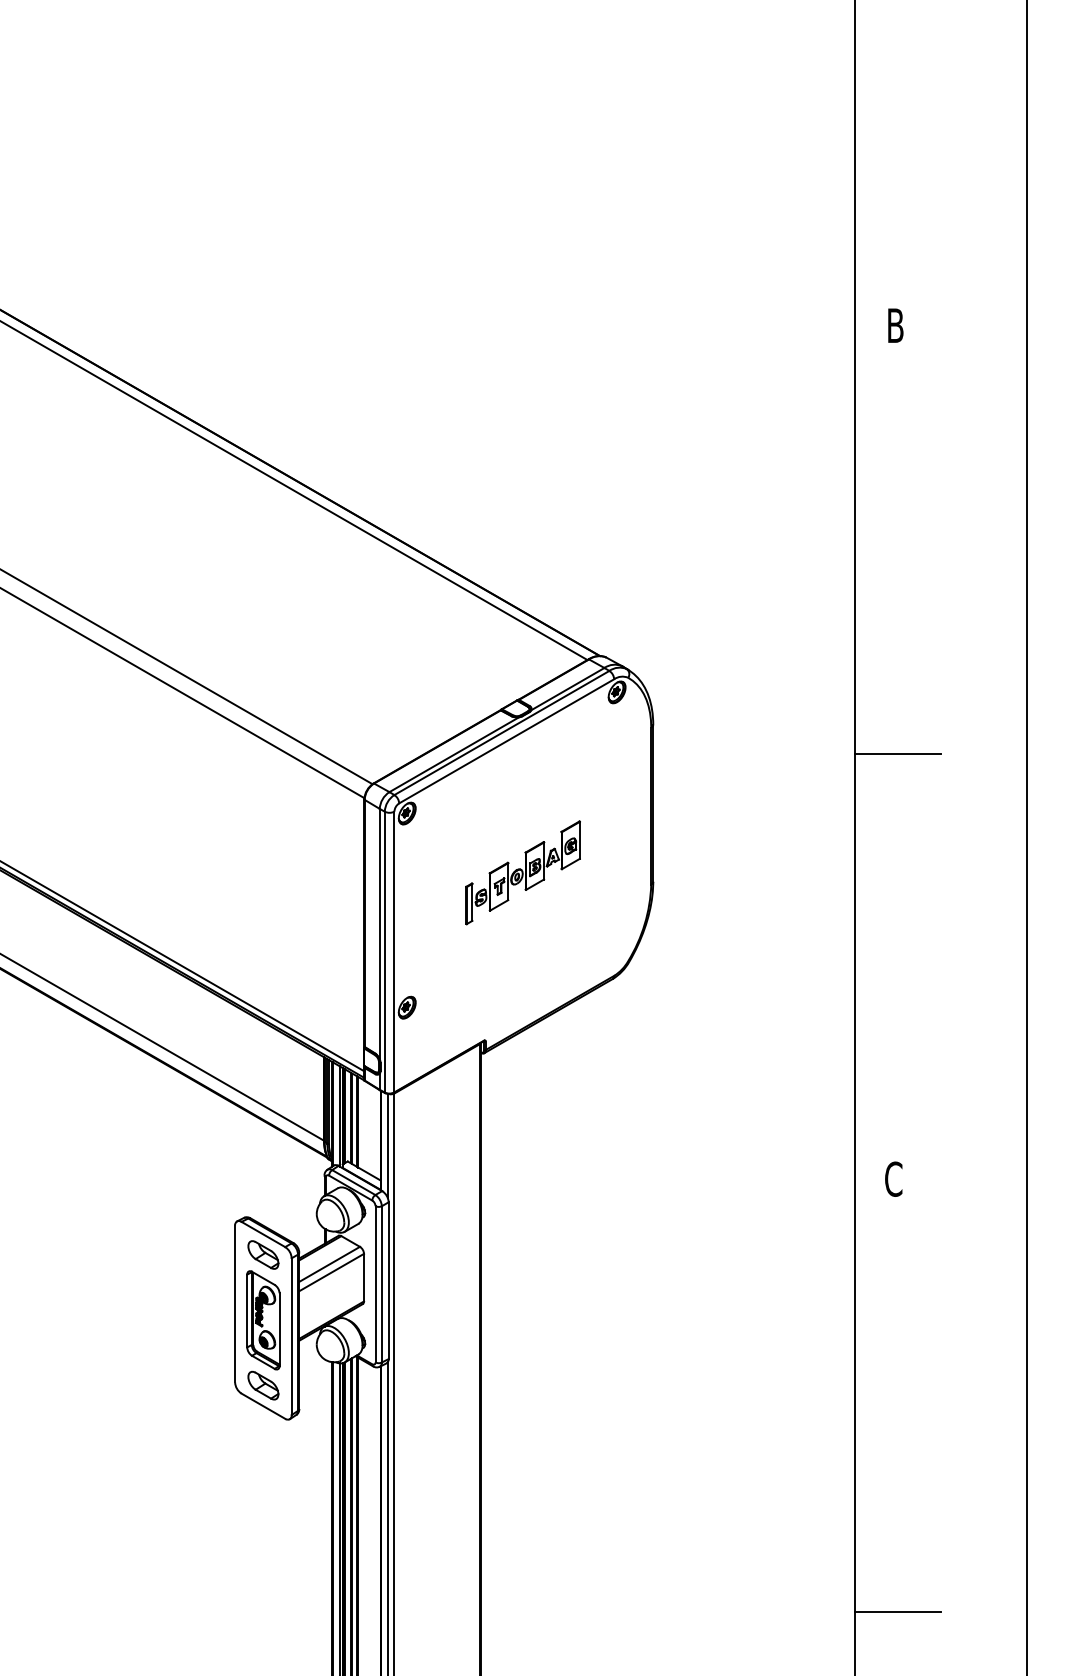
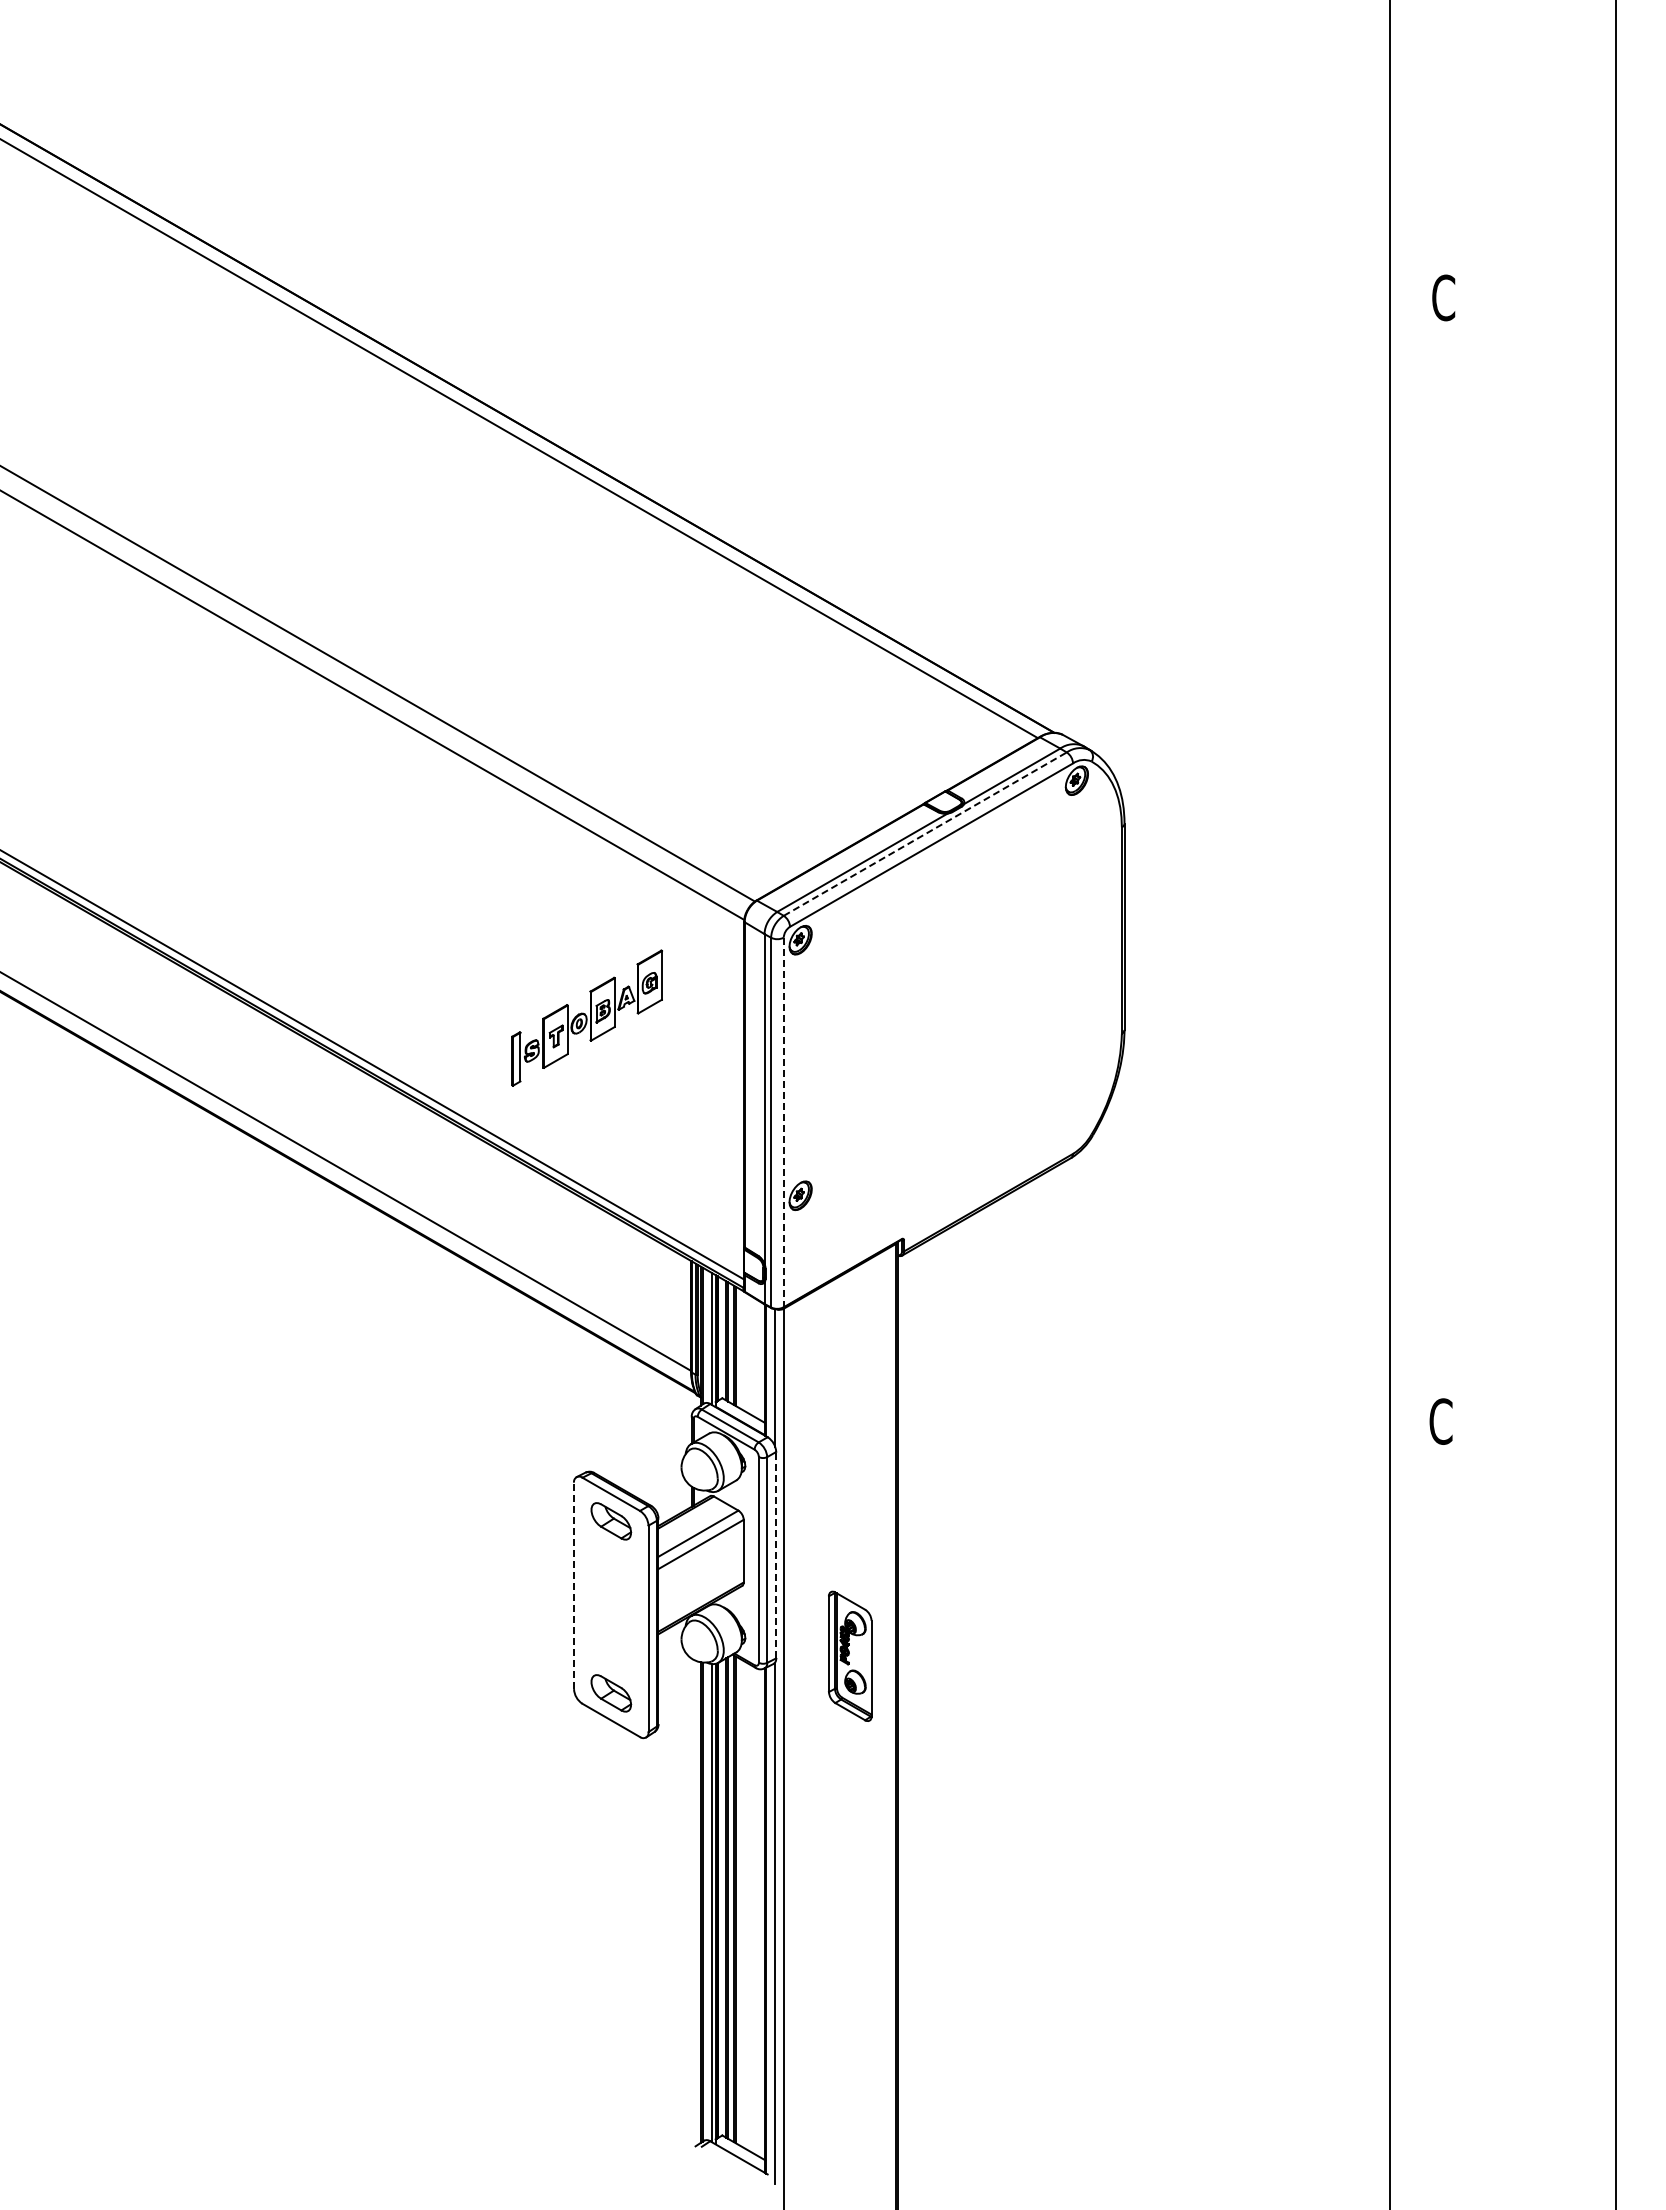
text: (895, 325) -> (1443, 297), B -> C
line: (502, 732) -> (925, 833), solid -> dashed
line: (897, 754) -> (1446, 862), removed
part: (522, 872) -> (586, 1017), moved
line: (394, 952) -> (783, 1122), solid -> dashed
line: (388, 1280) -> (776, 1554), solid -> dashed
line: (235, 1303) -> (574, 1585), solid -> dashed
part: (263, 1319) -> (850, 1655), moved
line: (897, 1611) -> (1446, 1990), removed

